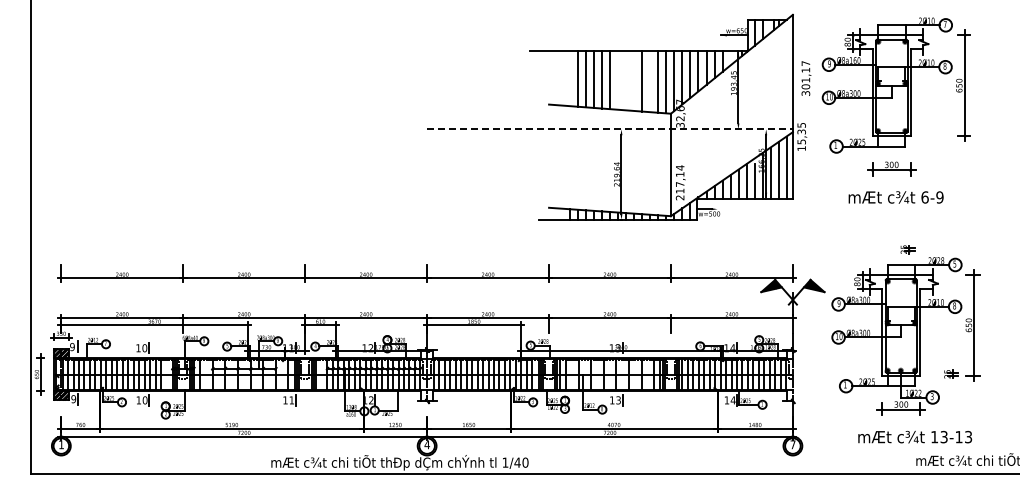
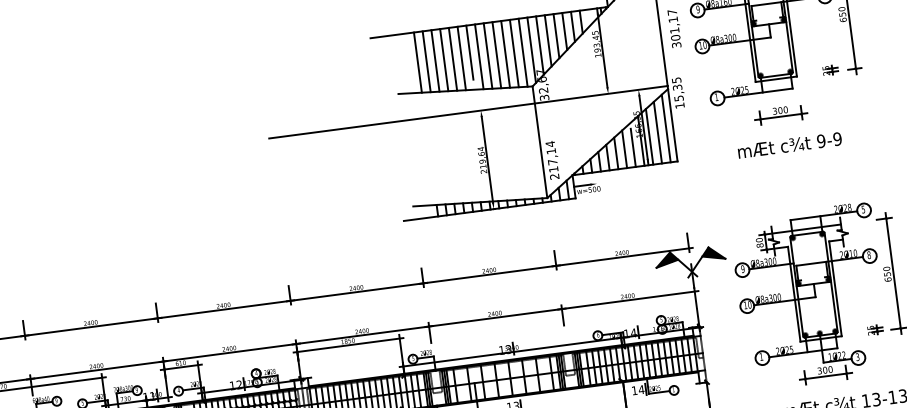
line: (618, 75) -> (469, 52), added
line: (570, 78) -> (418, 62), added
line: (626, 80) -> (479, 56), added
line: (634, 80) -> (488, 55), added
line: (650, 81) -> (505, 54), added
line: (610, 129) -> (468, 112), dashed -> solid
text: (924, 197) -> (820, 141), 6-9 -> 9-9
part: (907, 249) -> (830, 70), moved

